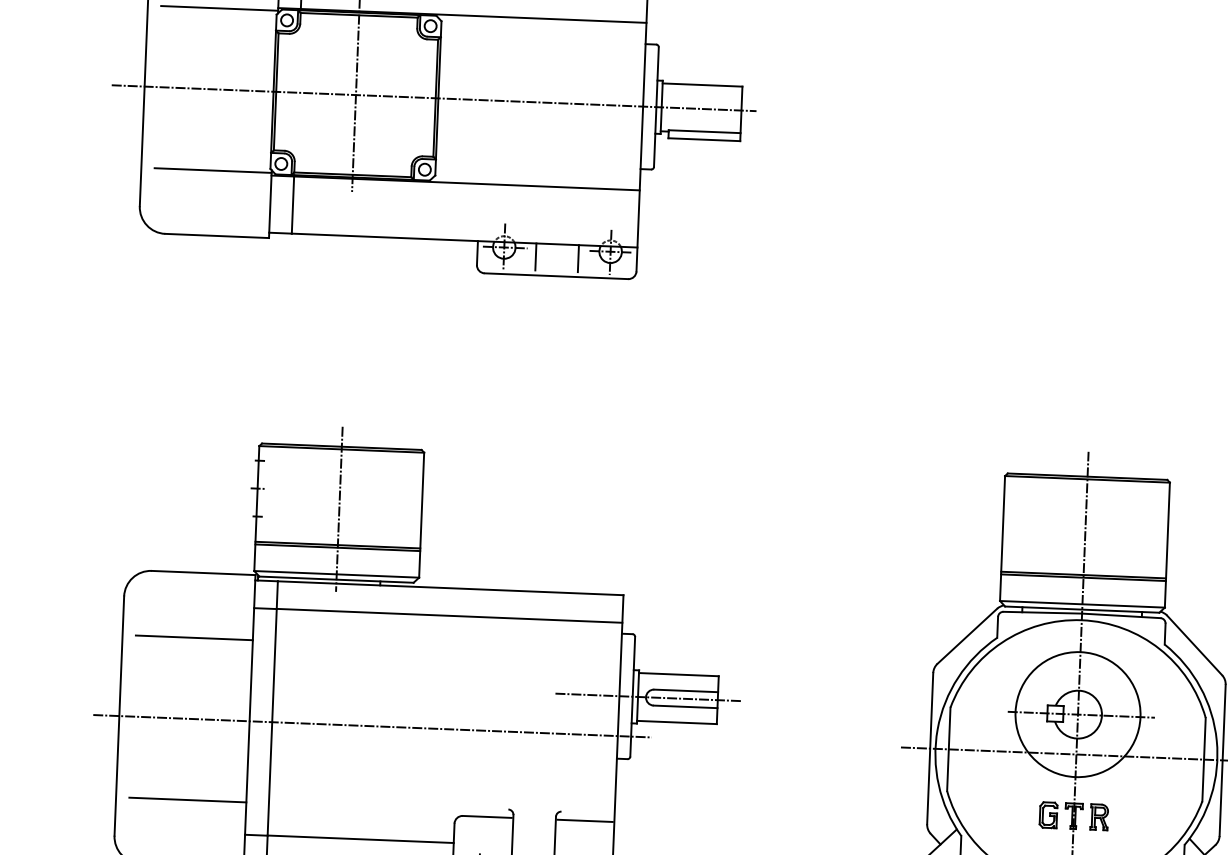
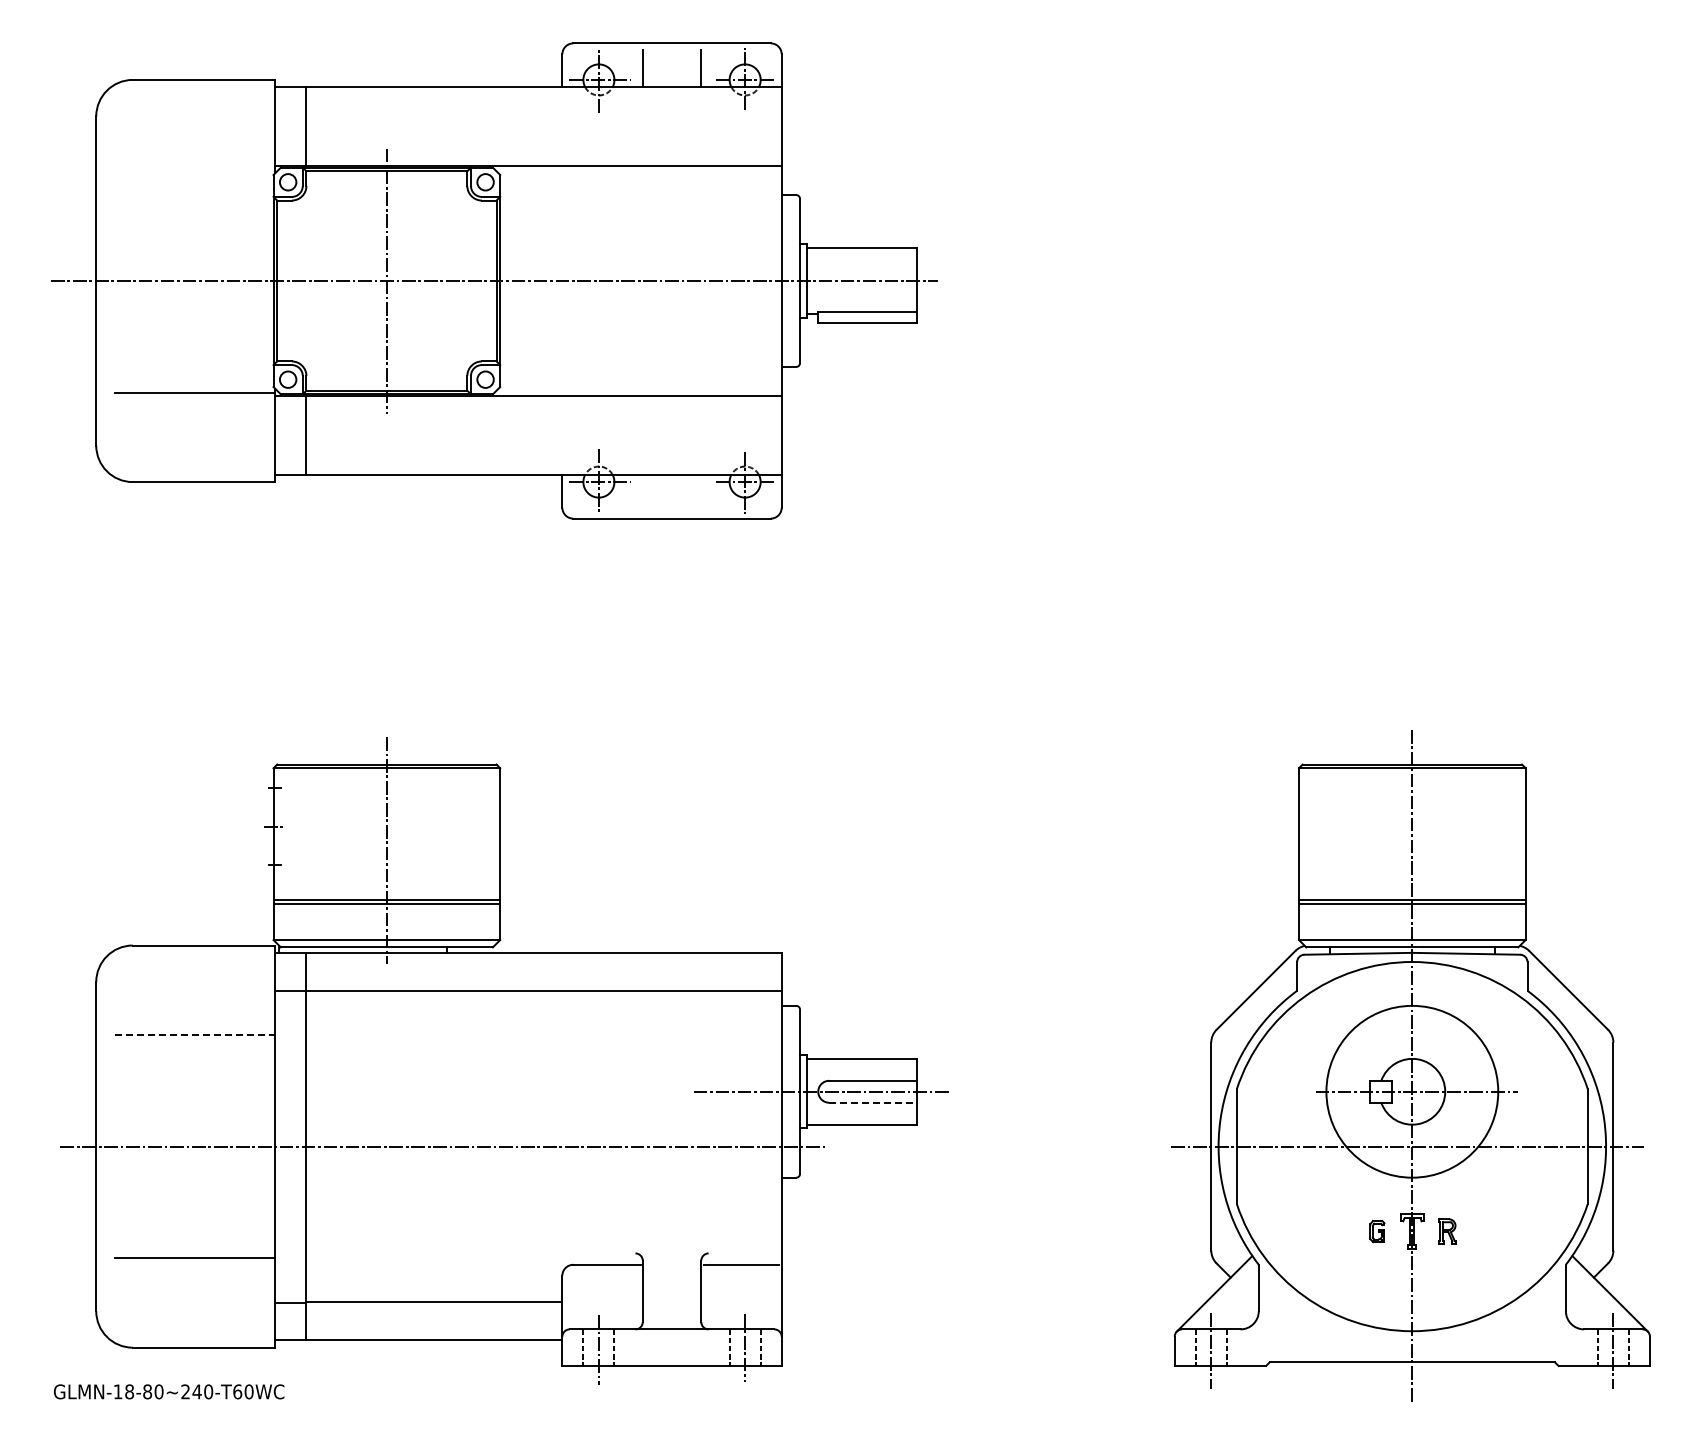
line: (219, 8) -> (194, 169), removed
line: (535, 256) -> (642, 492), removed
line: (578, 258) -> (701, 492), removed
line: (194, 638) -> (195, 1035), solid -> dashed
line: (685, 706) -> (873, 1102), solid -> dashed
part: (1048, 815) -> (1377, 1231), size x0.6
part: (1099, 817) -> (1447, 1231), size x0.7

